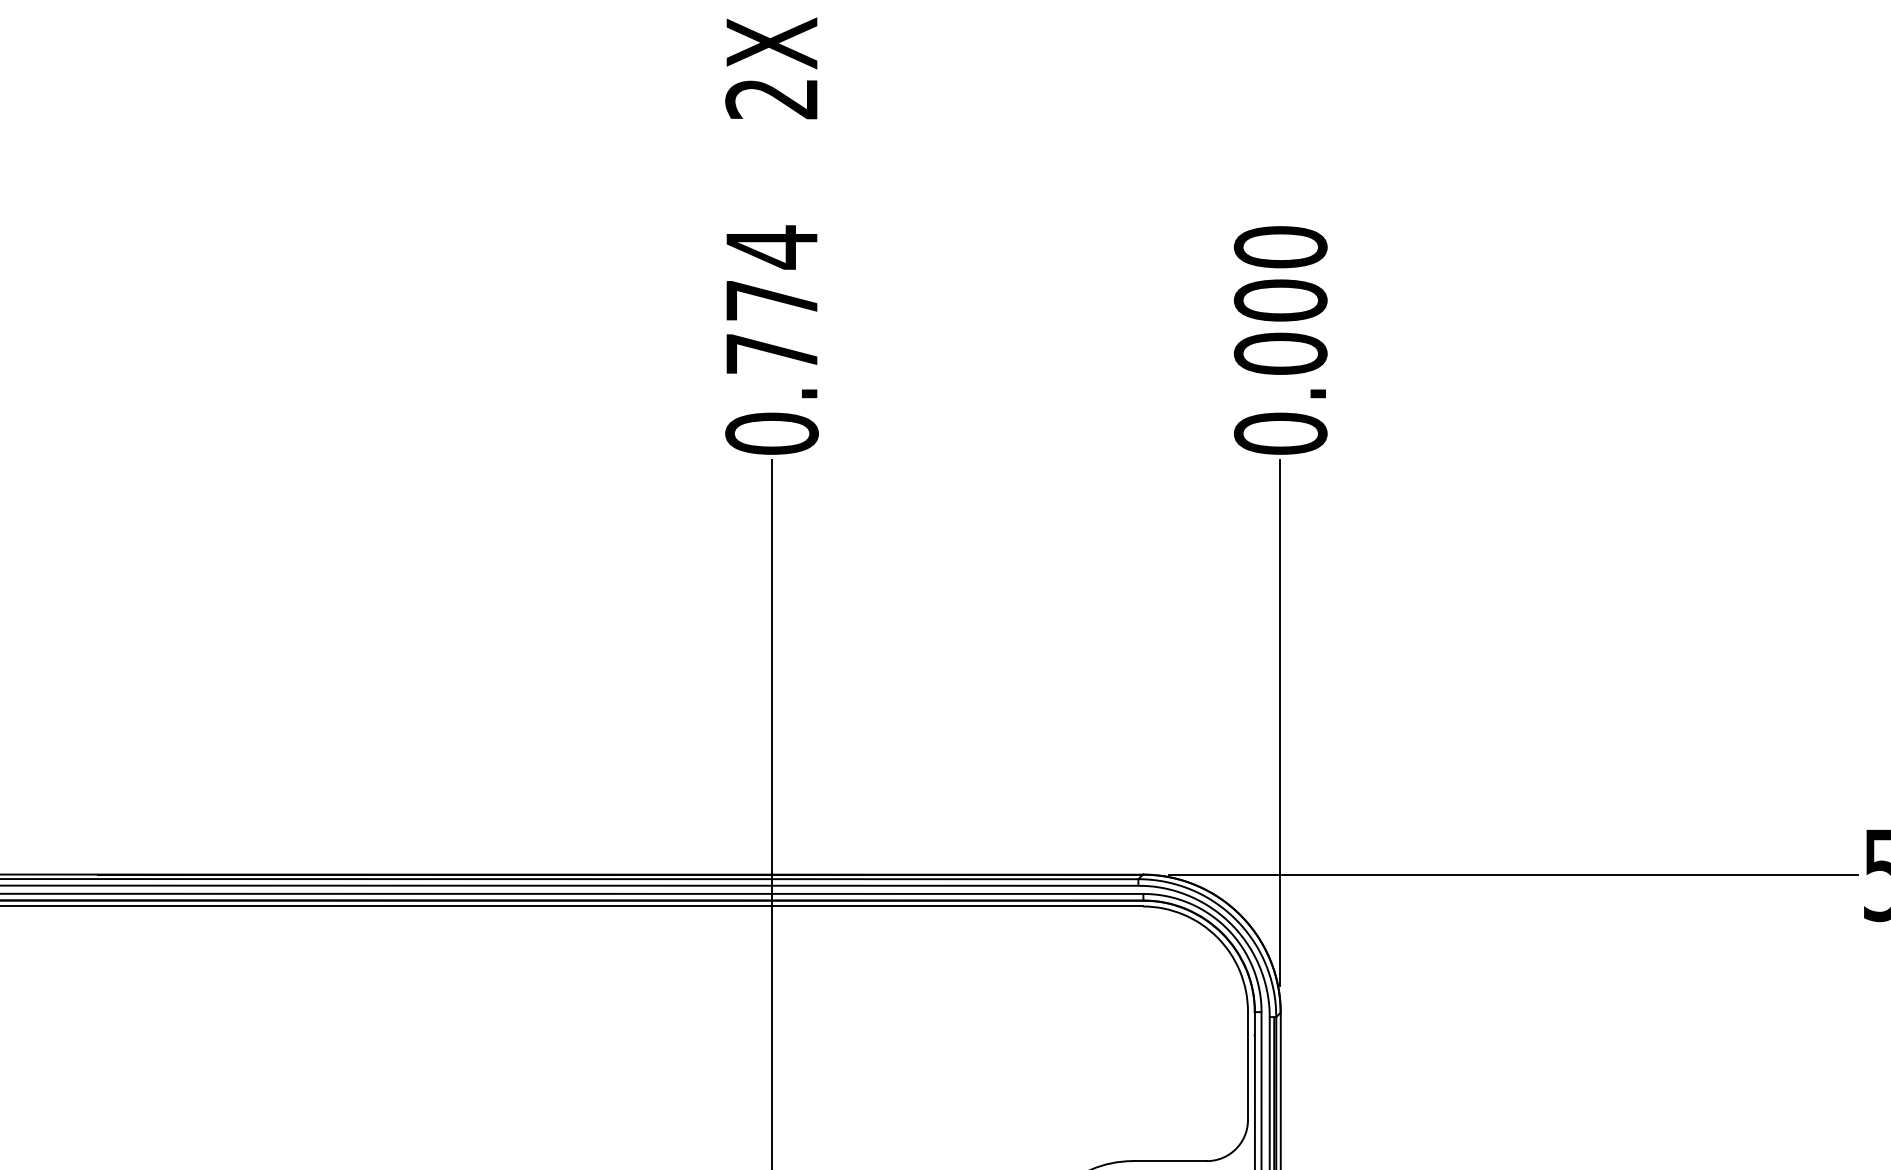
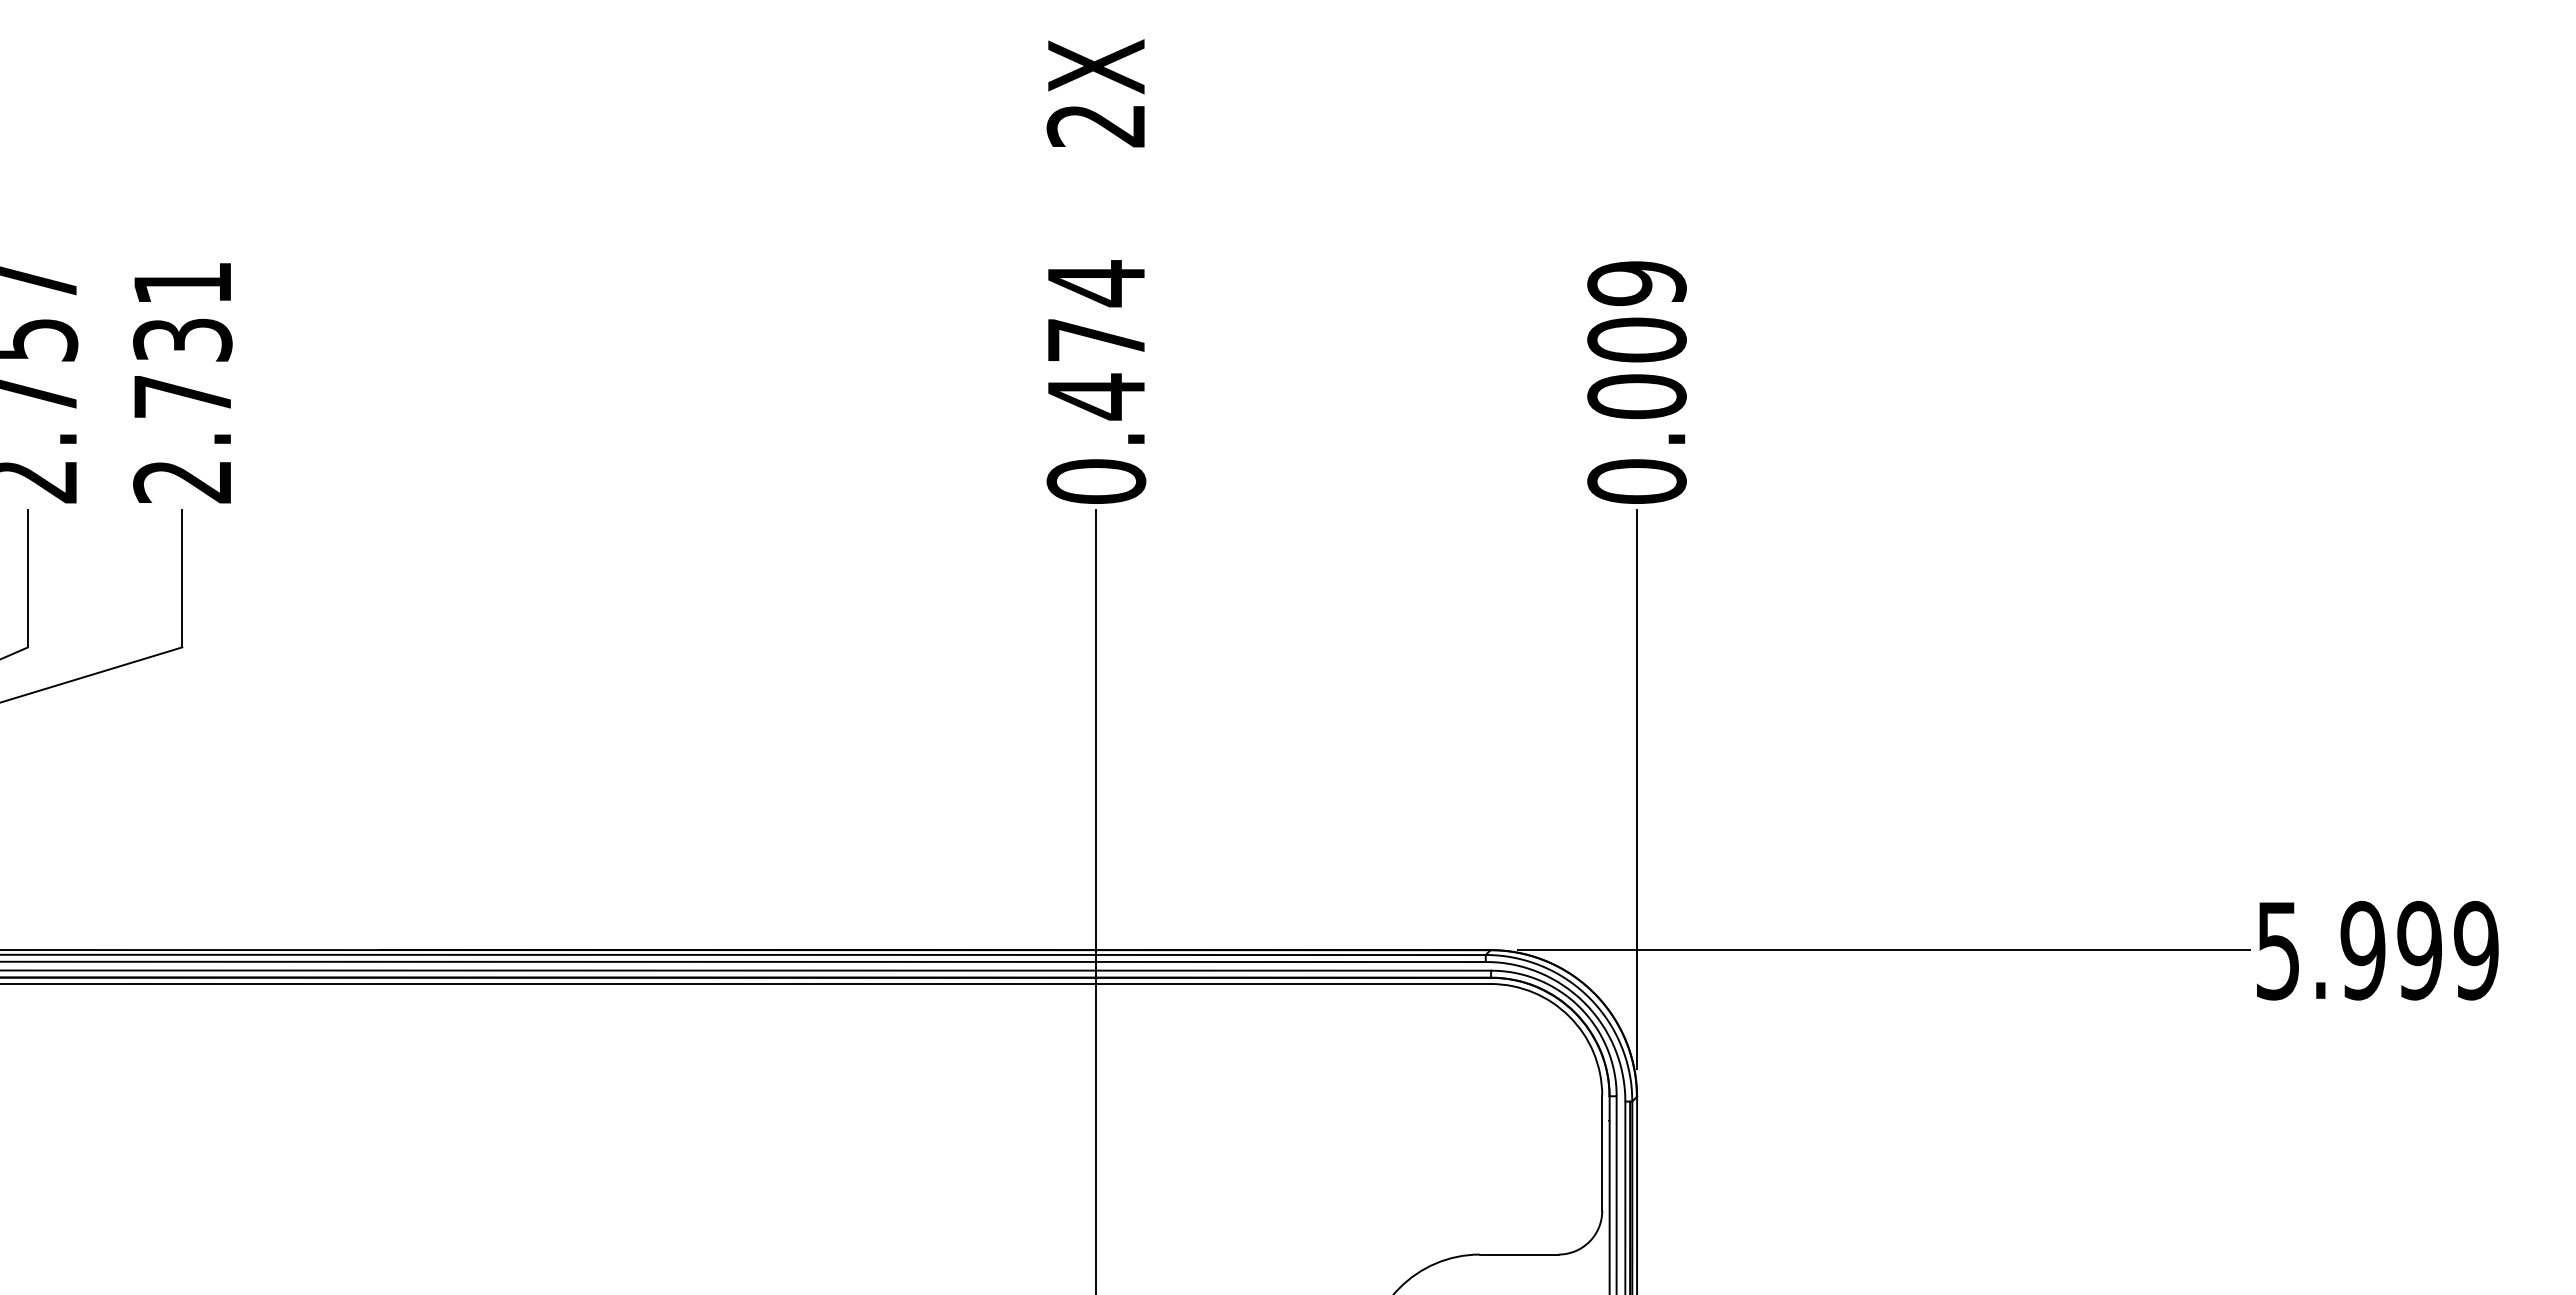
text: (1280, 247) -> (1636, 283), 0.000 -> 0.009
text: (772, 353) -> (1096, 396), 0.774 -> 0.474

